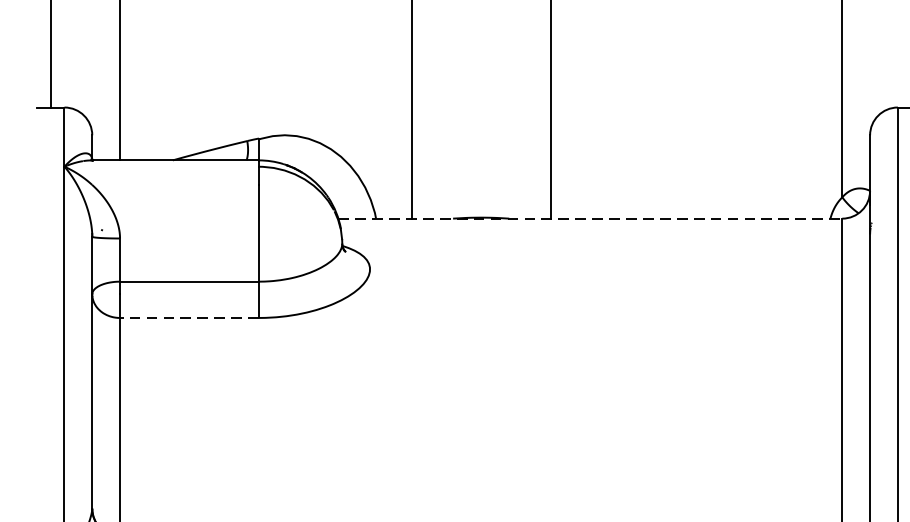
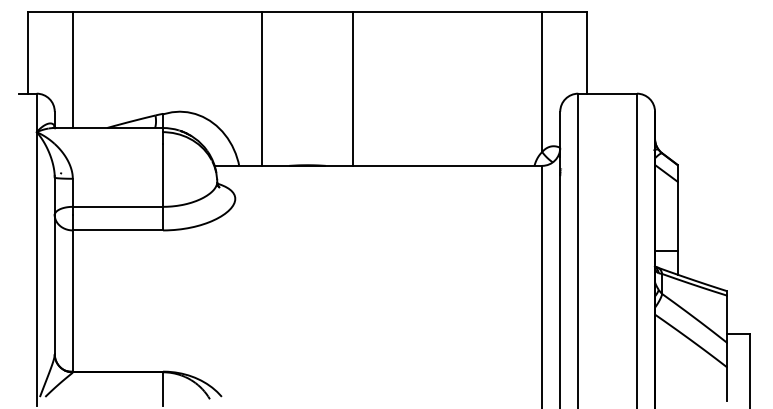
line: (590, 218) -> (378, 165), dashed -> solid
line: (188, 318) -> (117, 230), dashed -> solid

